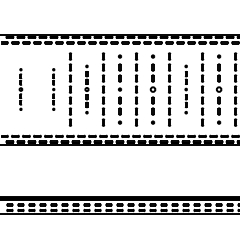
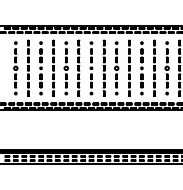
part: (20, 89) -> (15, 68), size x1.67
line: (36, 89) -> (27, 68), added
part: (53, 89) -> (40, 68), size x1.67
part: (86, 89) -> (65, 68), size x1.43
part: (186, 89) -> (142, 68), size x1.43

